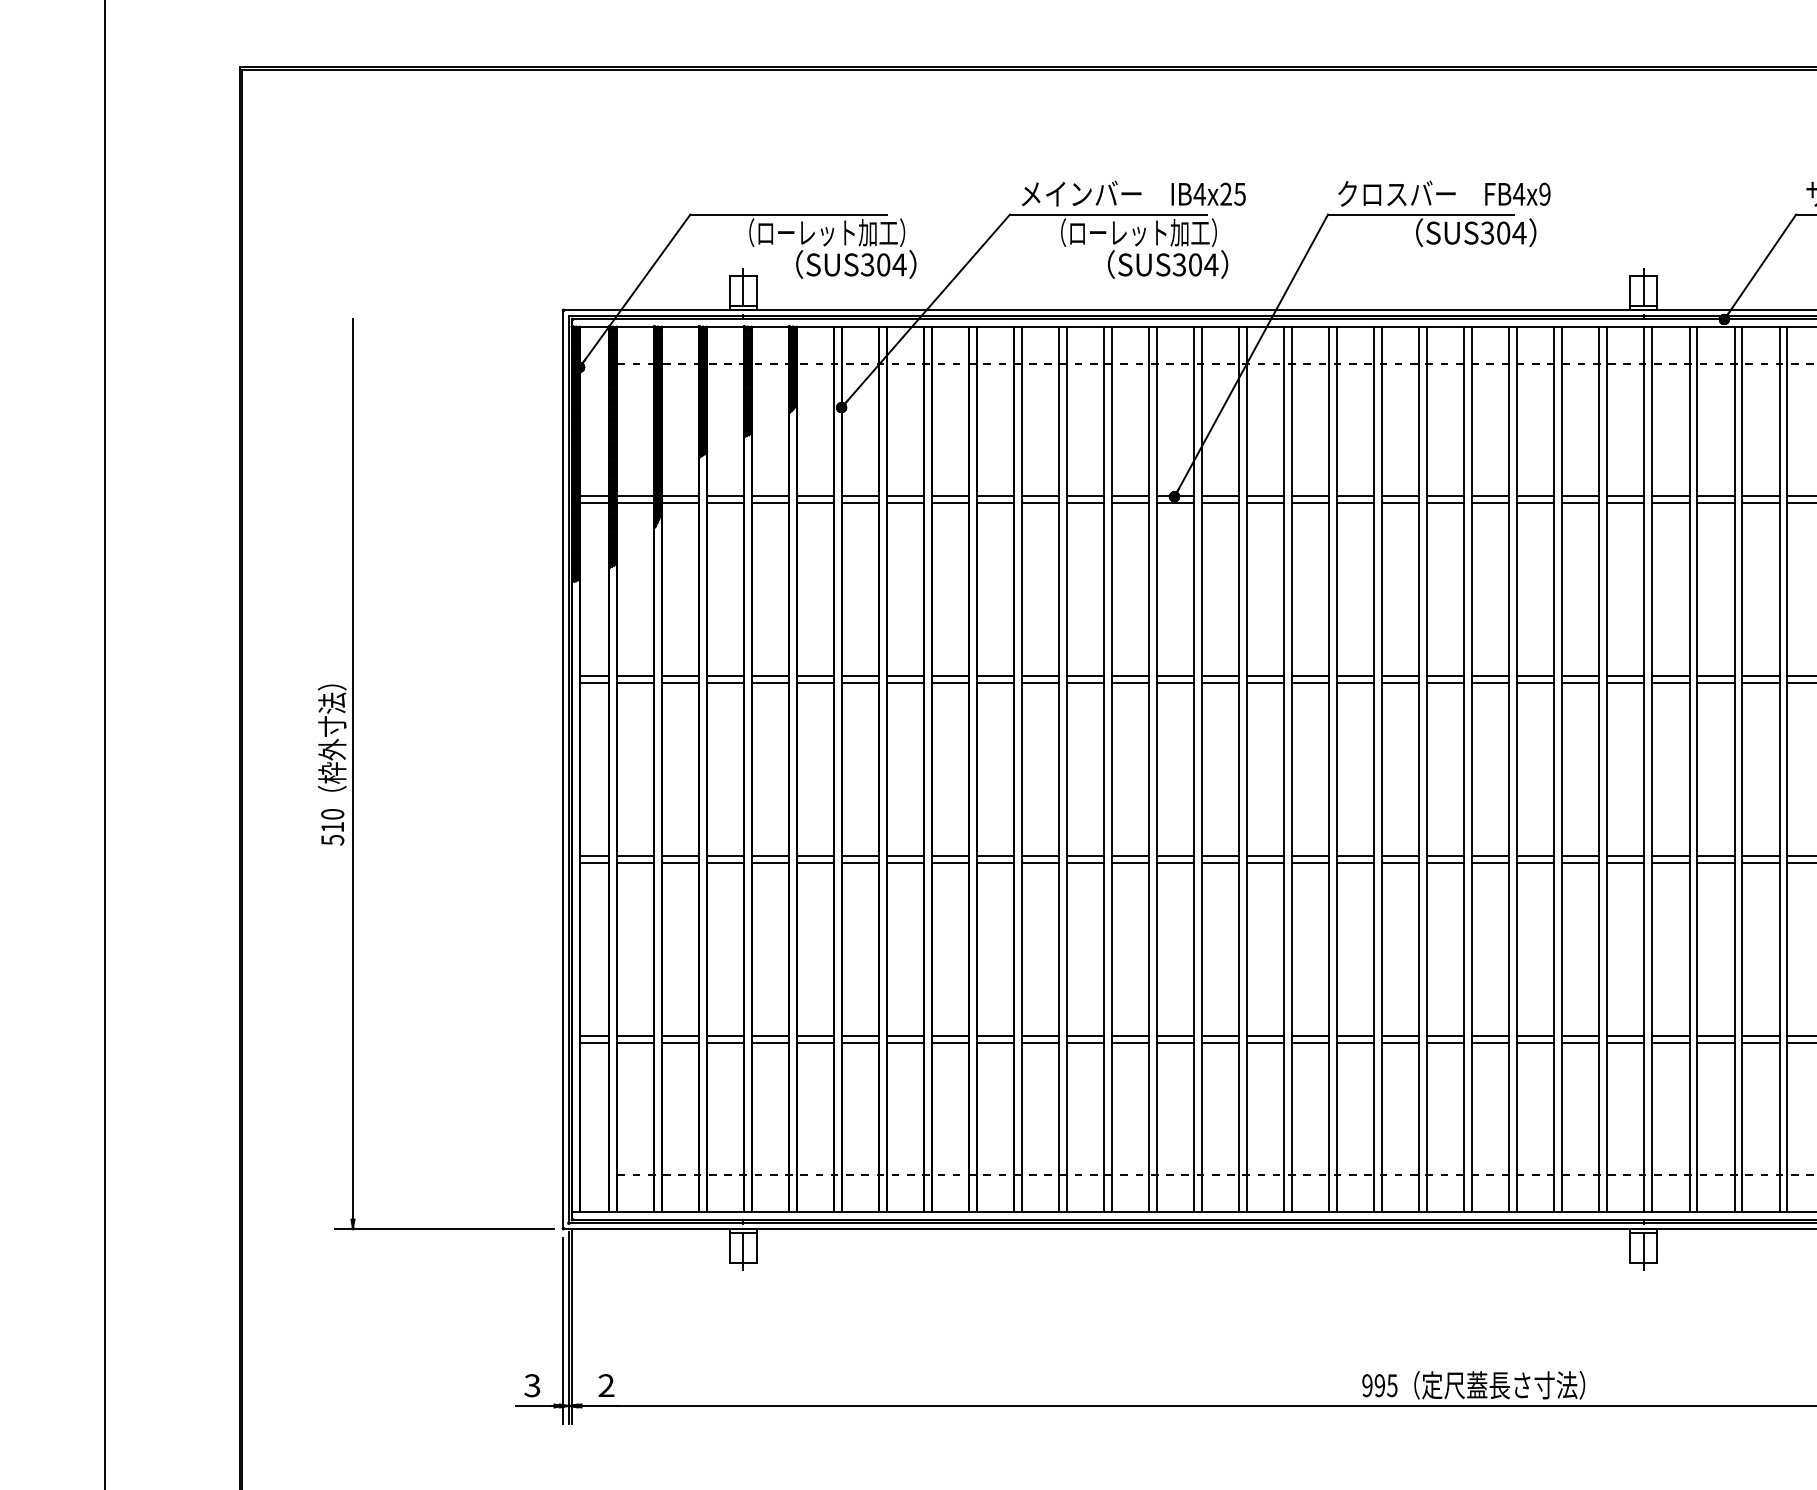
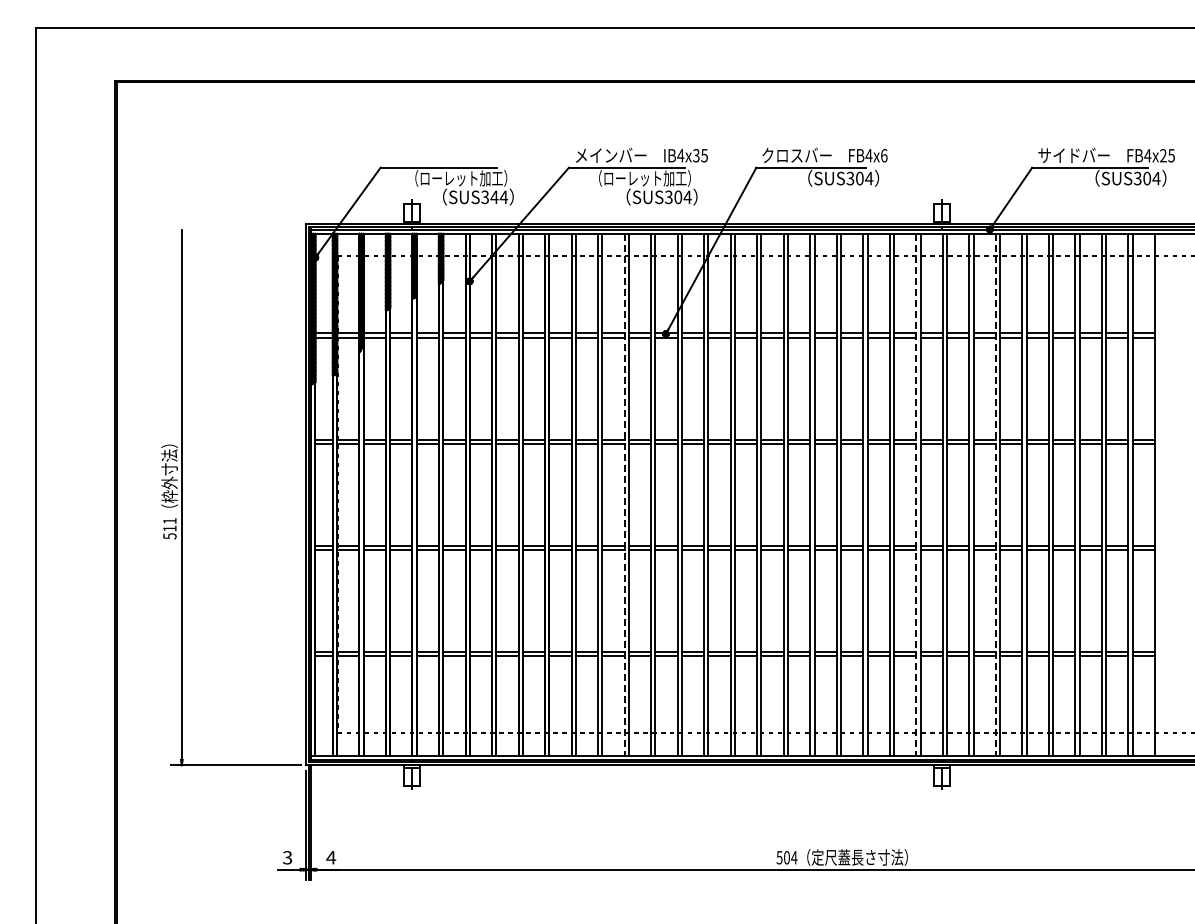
text: (1226, 193) -> (696, 155), IB4x25 -> IB4x35
text: (1545, 193) -> (884, 155), FB4x9 -> FB4x6
text: (883, 265) -> (494, 197), SUS304 -> SUS344
line: (1104, 769) -> (624, 494), solid -> dashed
line: (1599, 769) -> (916, 494), solid -> dashed
line: (1733, 769) -> (995, 494), solid -> dashed
text: (332, 815) -> (169, 521), 510 -> 511
text: (606, 1385) -> (331, 857), 2 -> 4
text: (1379, 1385) -> (786, 857), 995 -> 504

